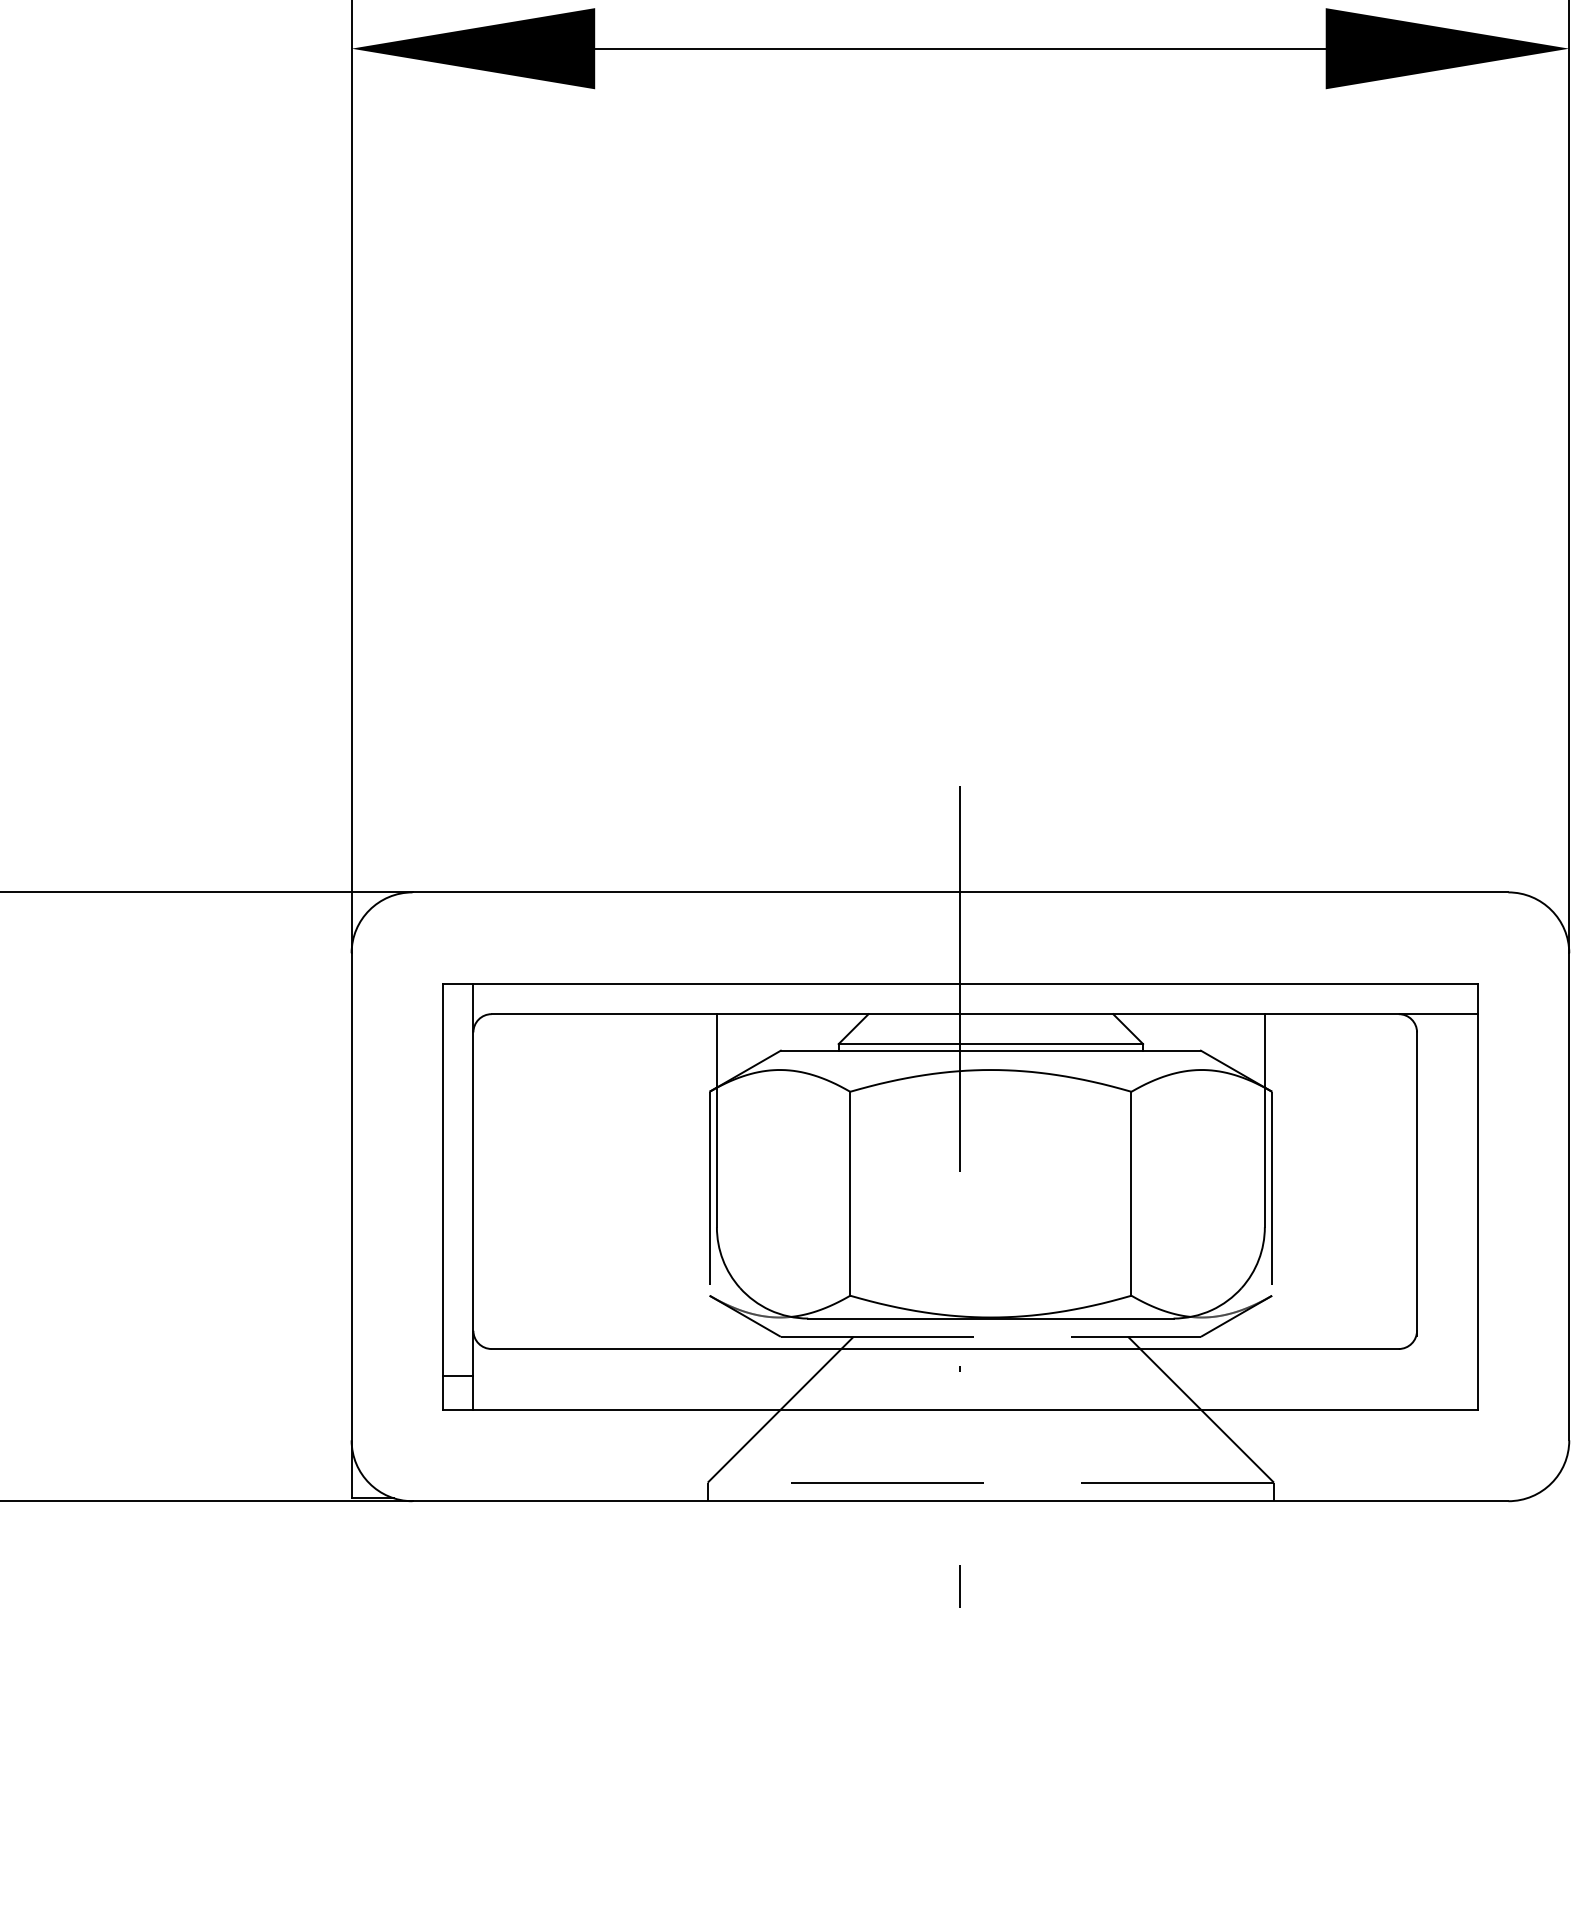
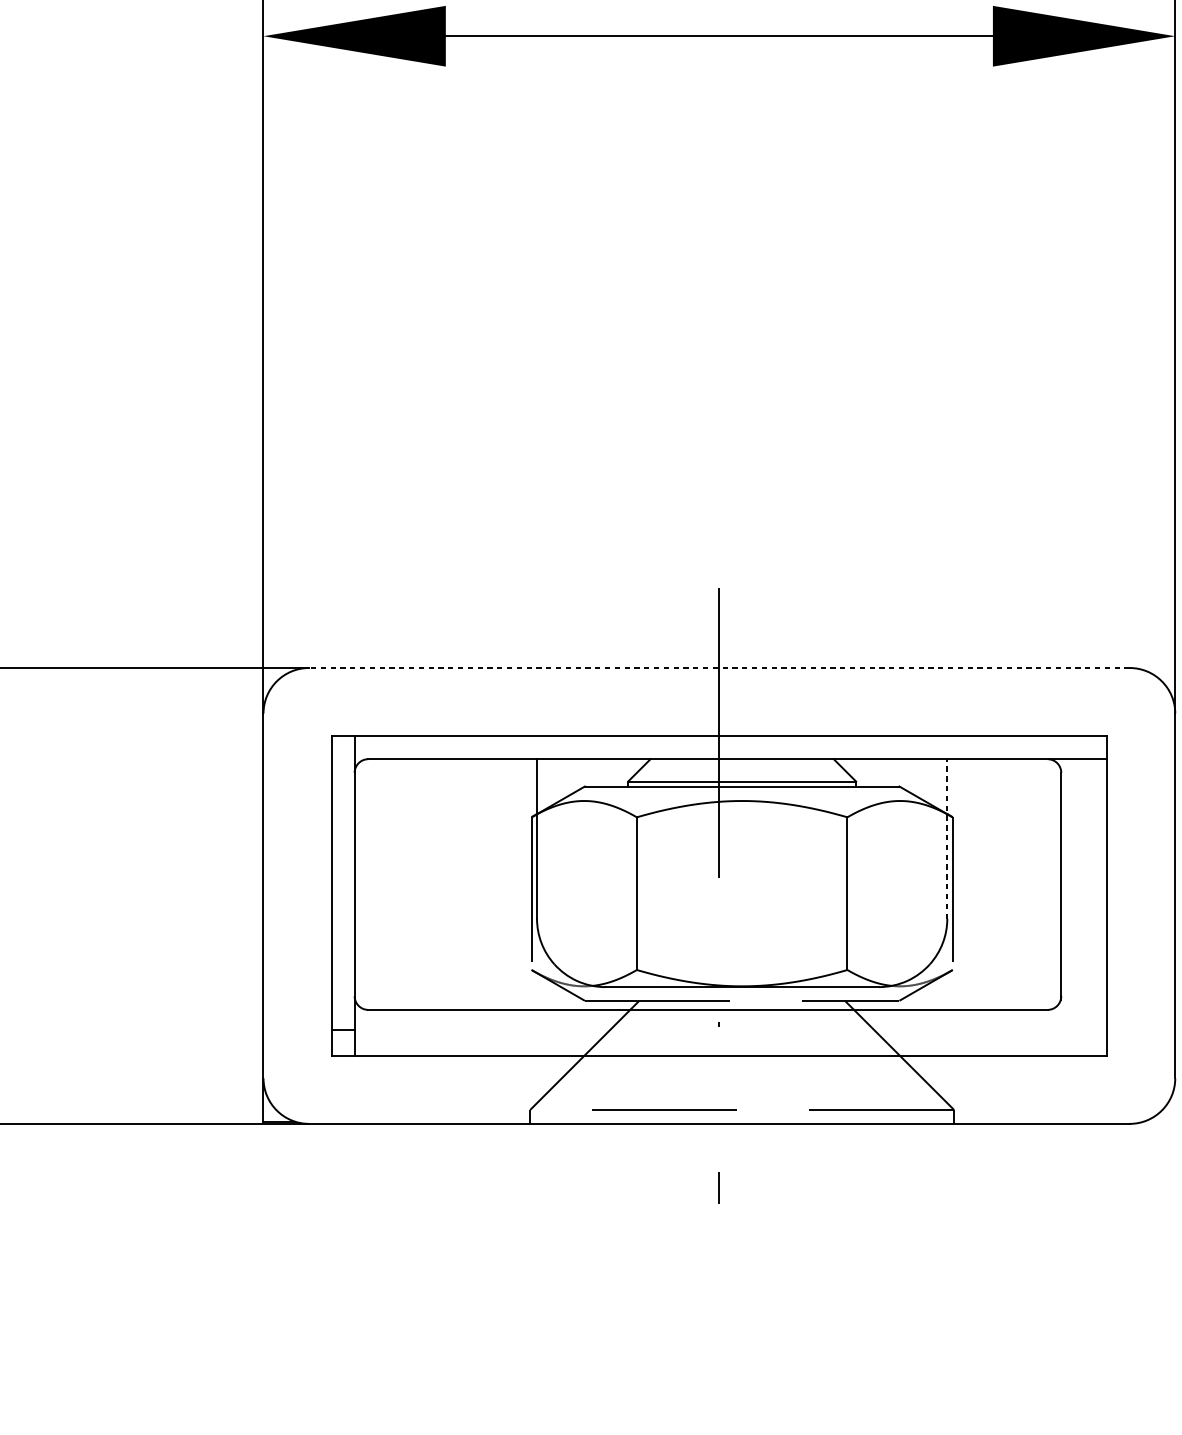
line: (960, 892) -> (719, 668), solid -> dashed
line: (1264, 1120) -> (947, 838), solid -> dashed

